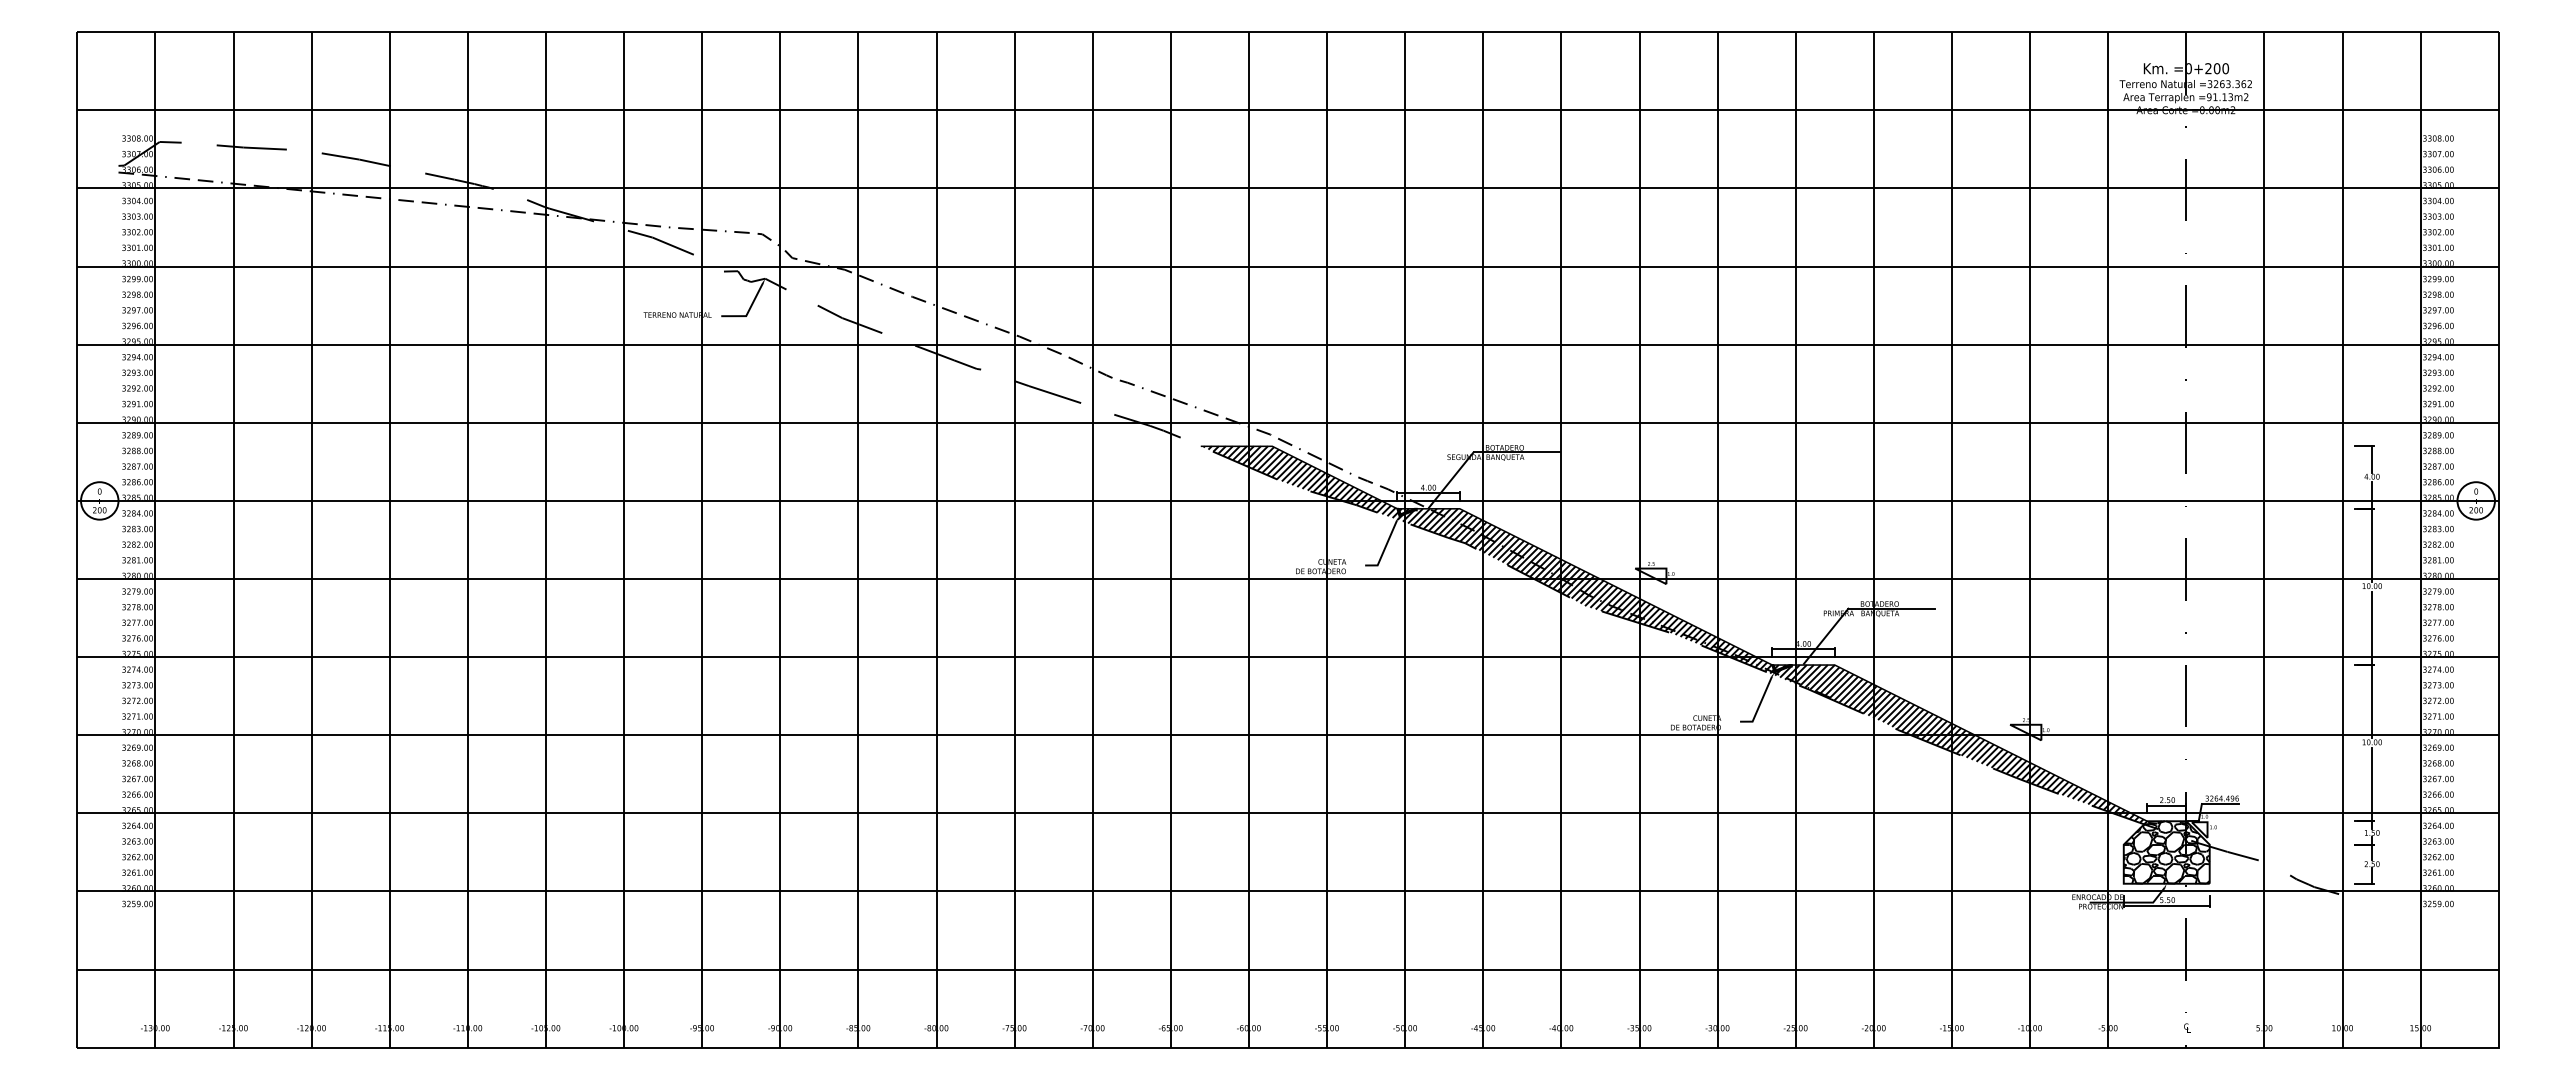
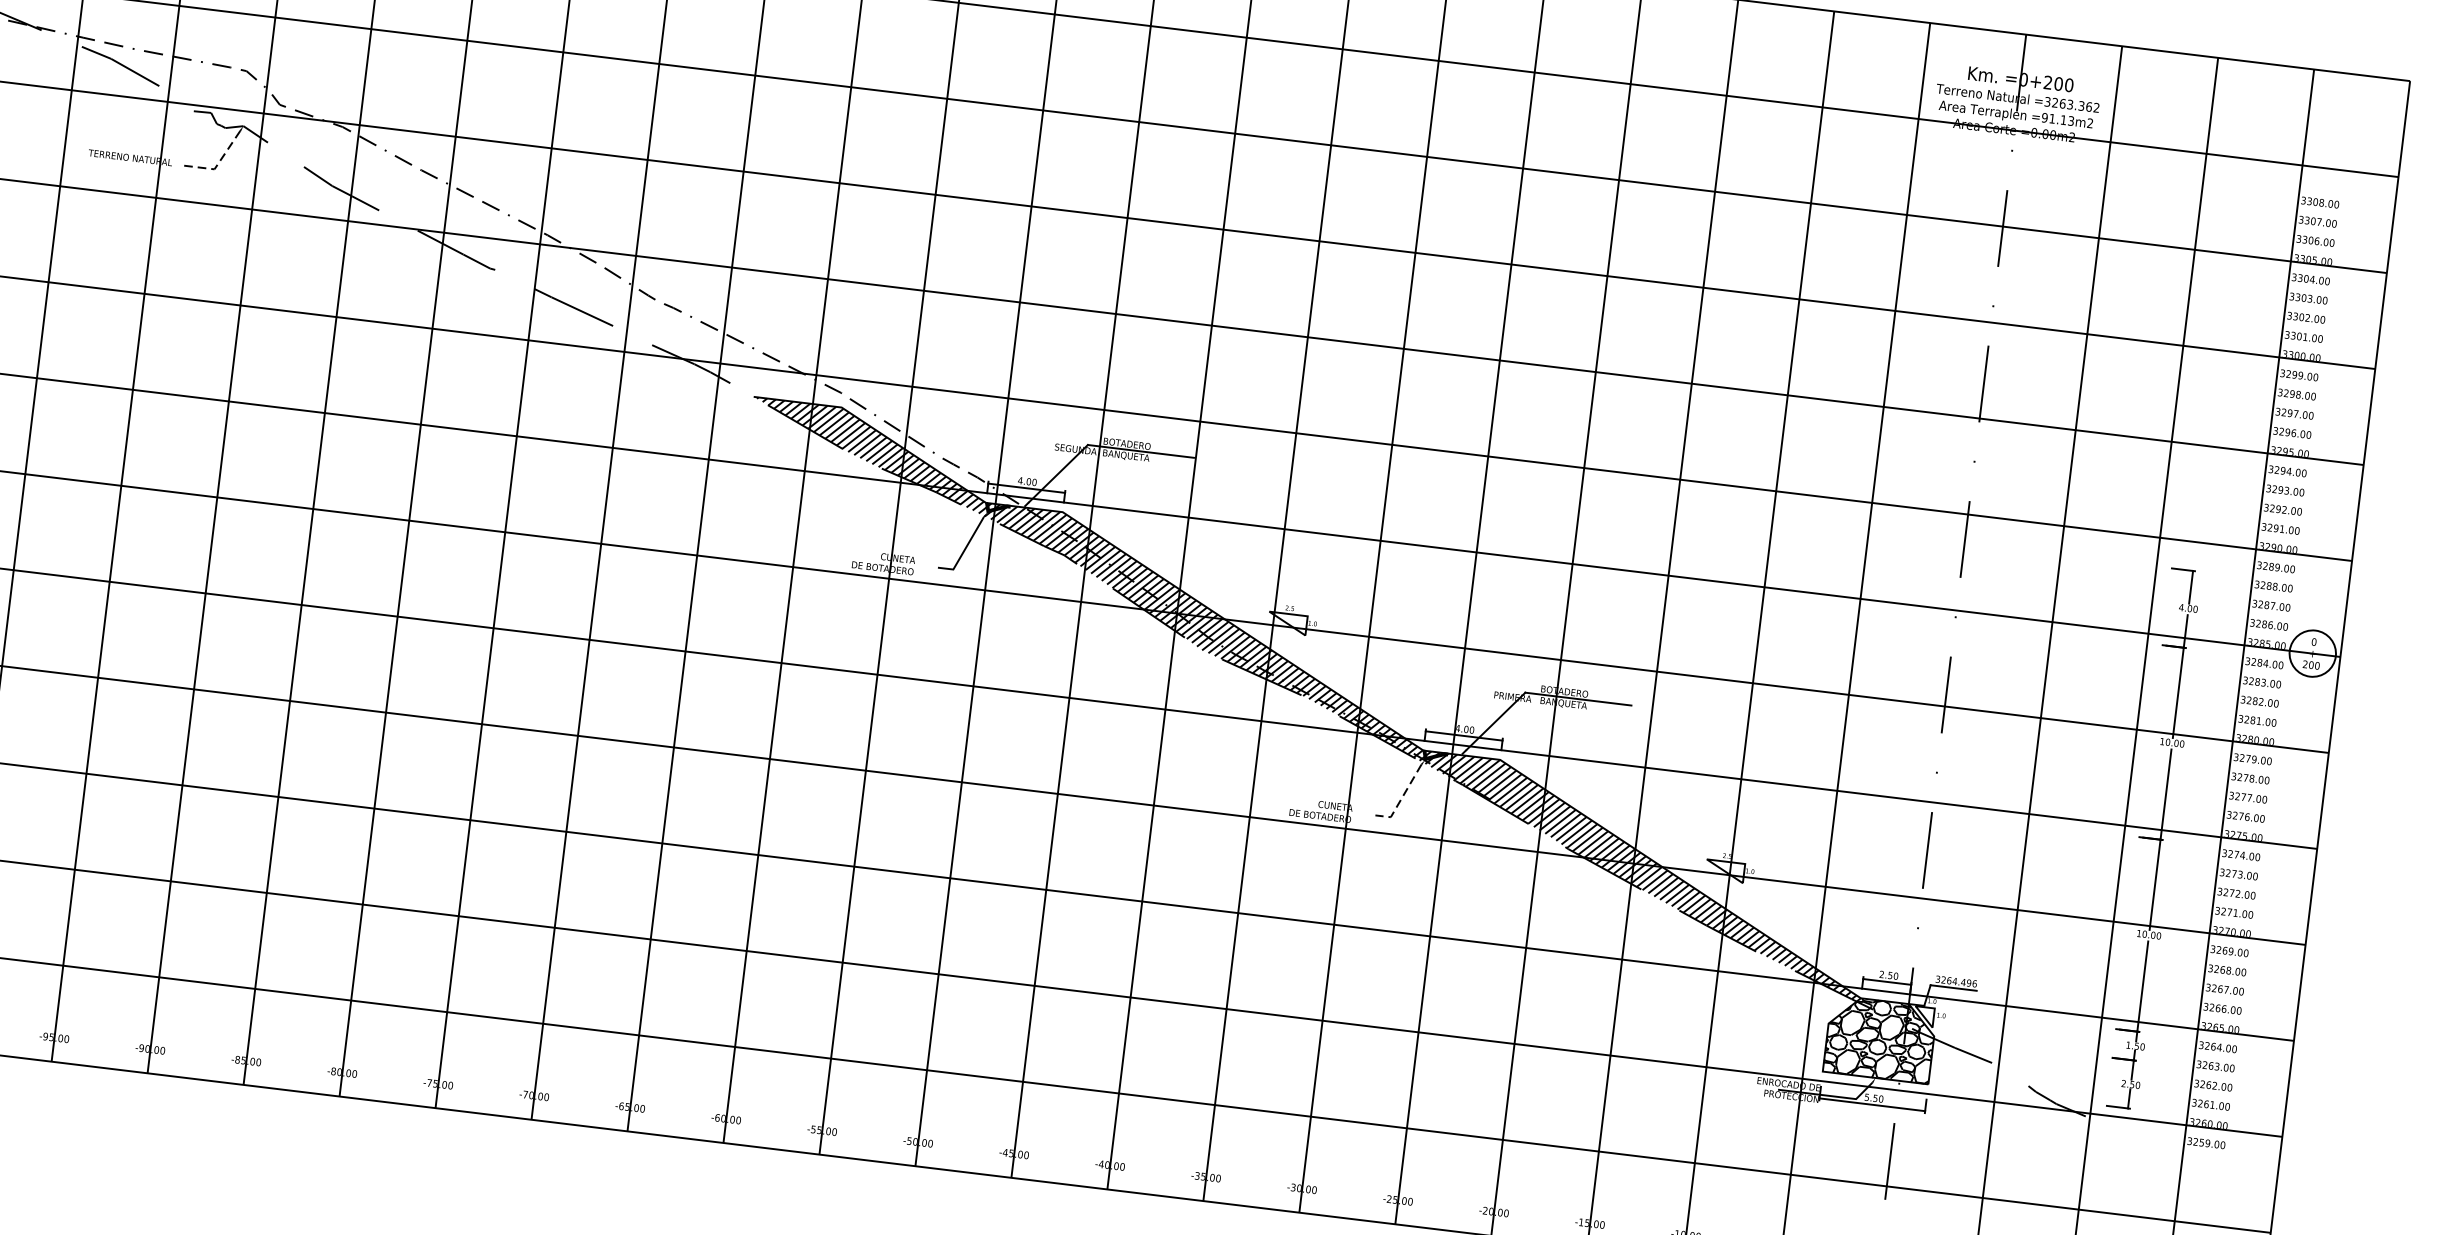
line: (748, 310) -> (218, 162), solid -> dashed
line: (1759, 705) -> (1401, 798), solid -> dashed

